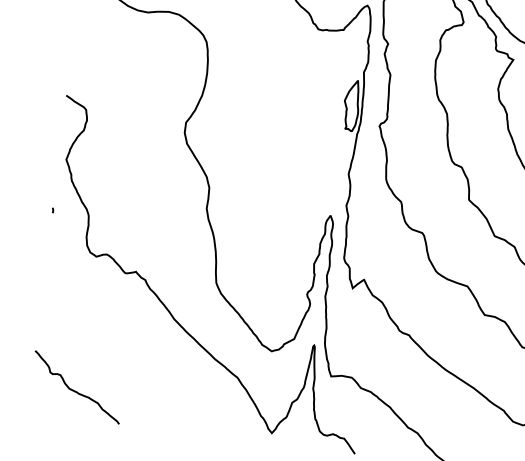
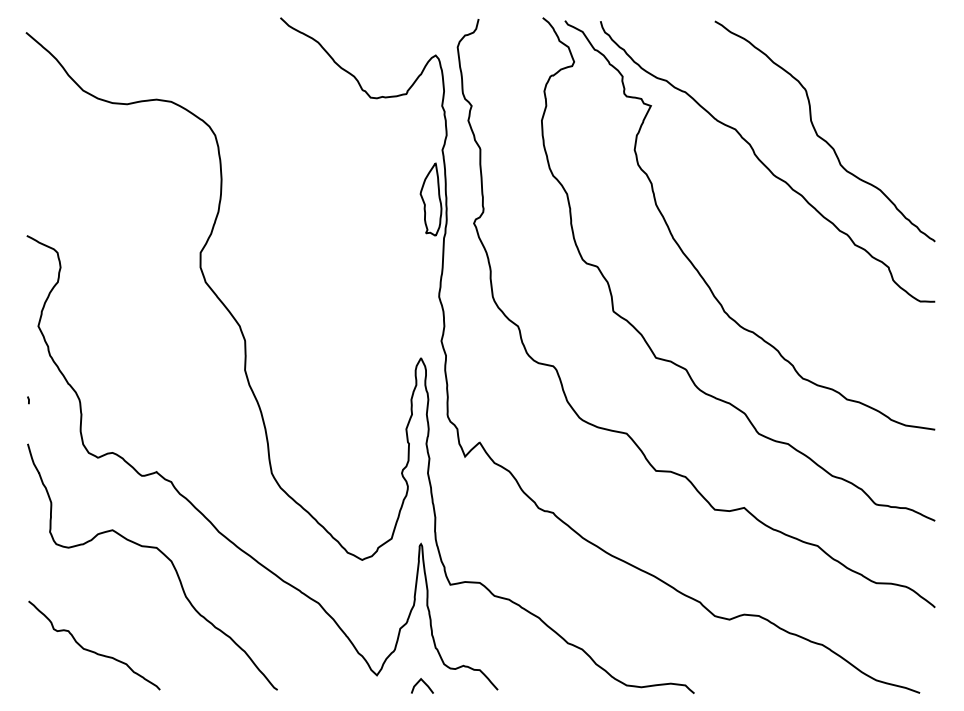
curve: (133, 330) -> (163, 555), added
line: (304, 443) -> (424, 684), added

